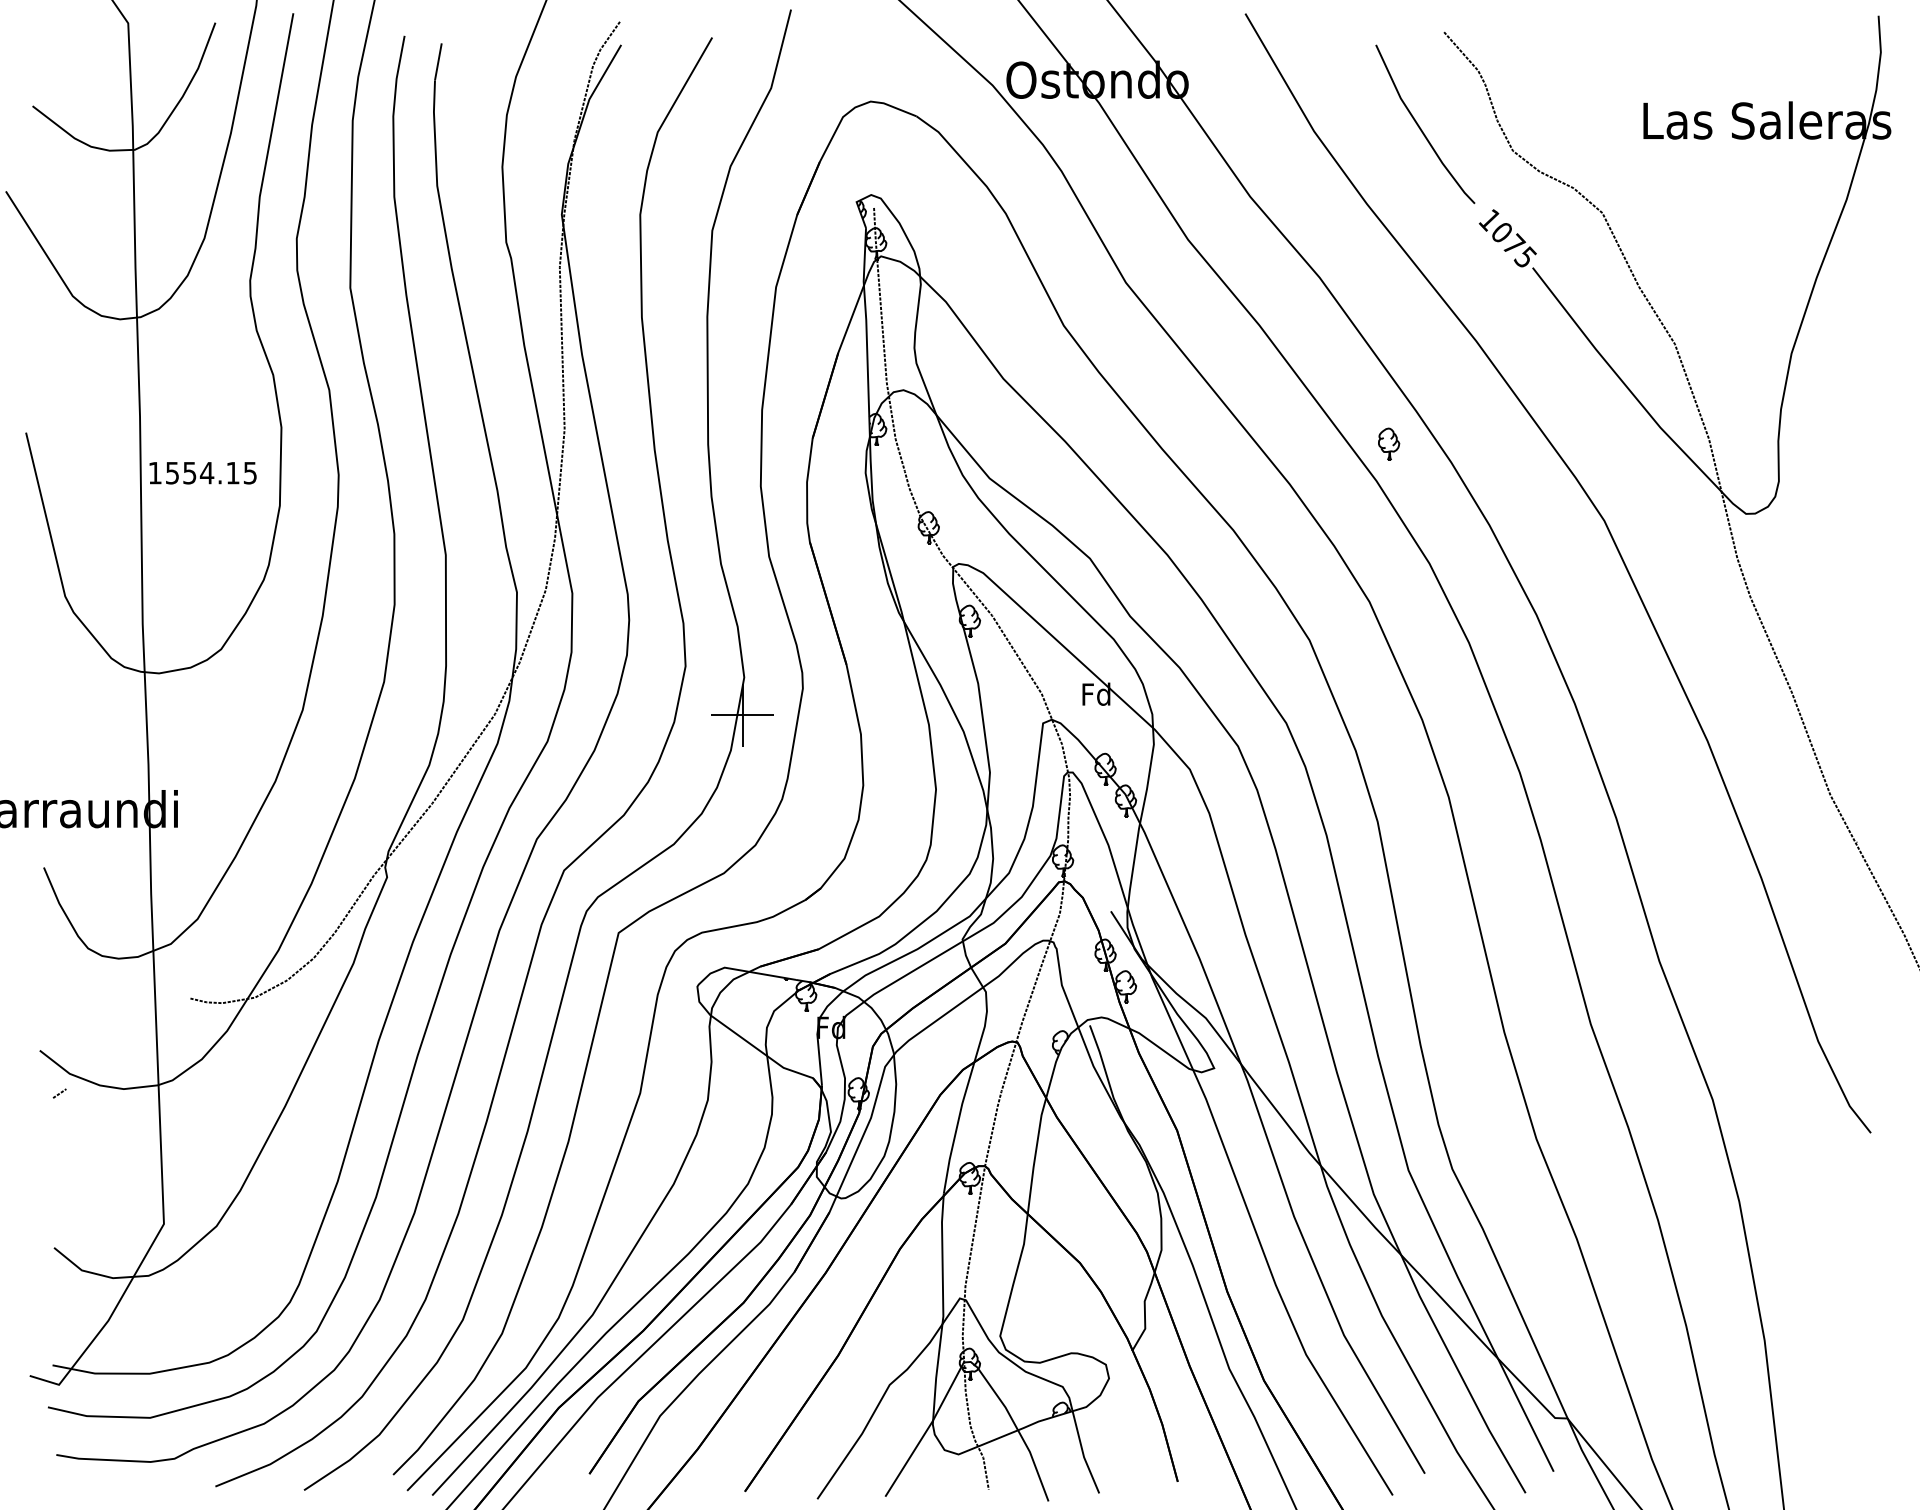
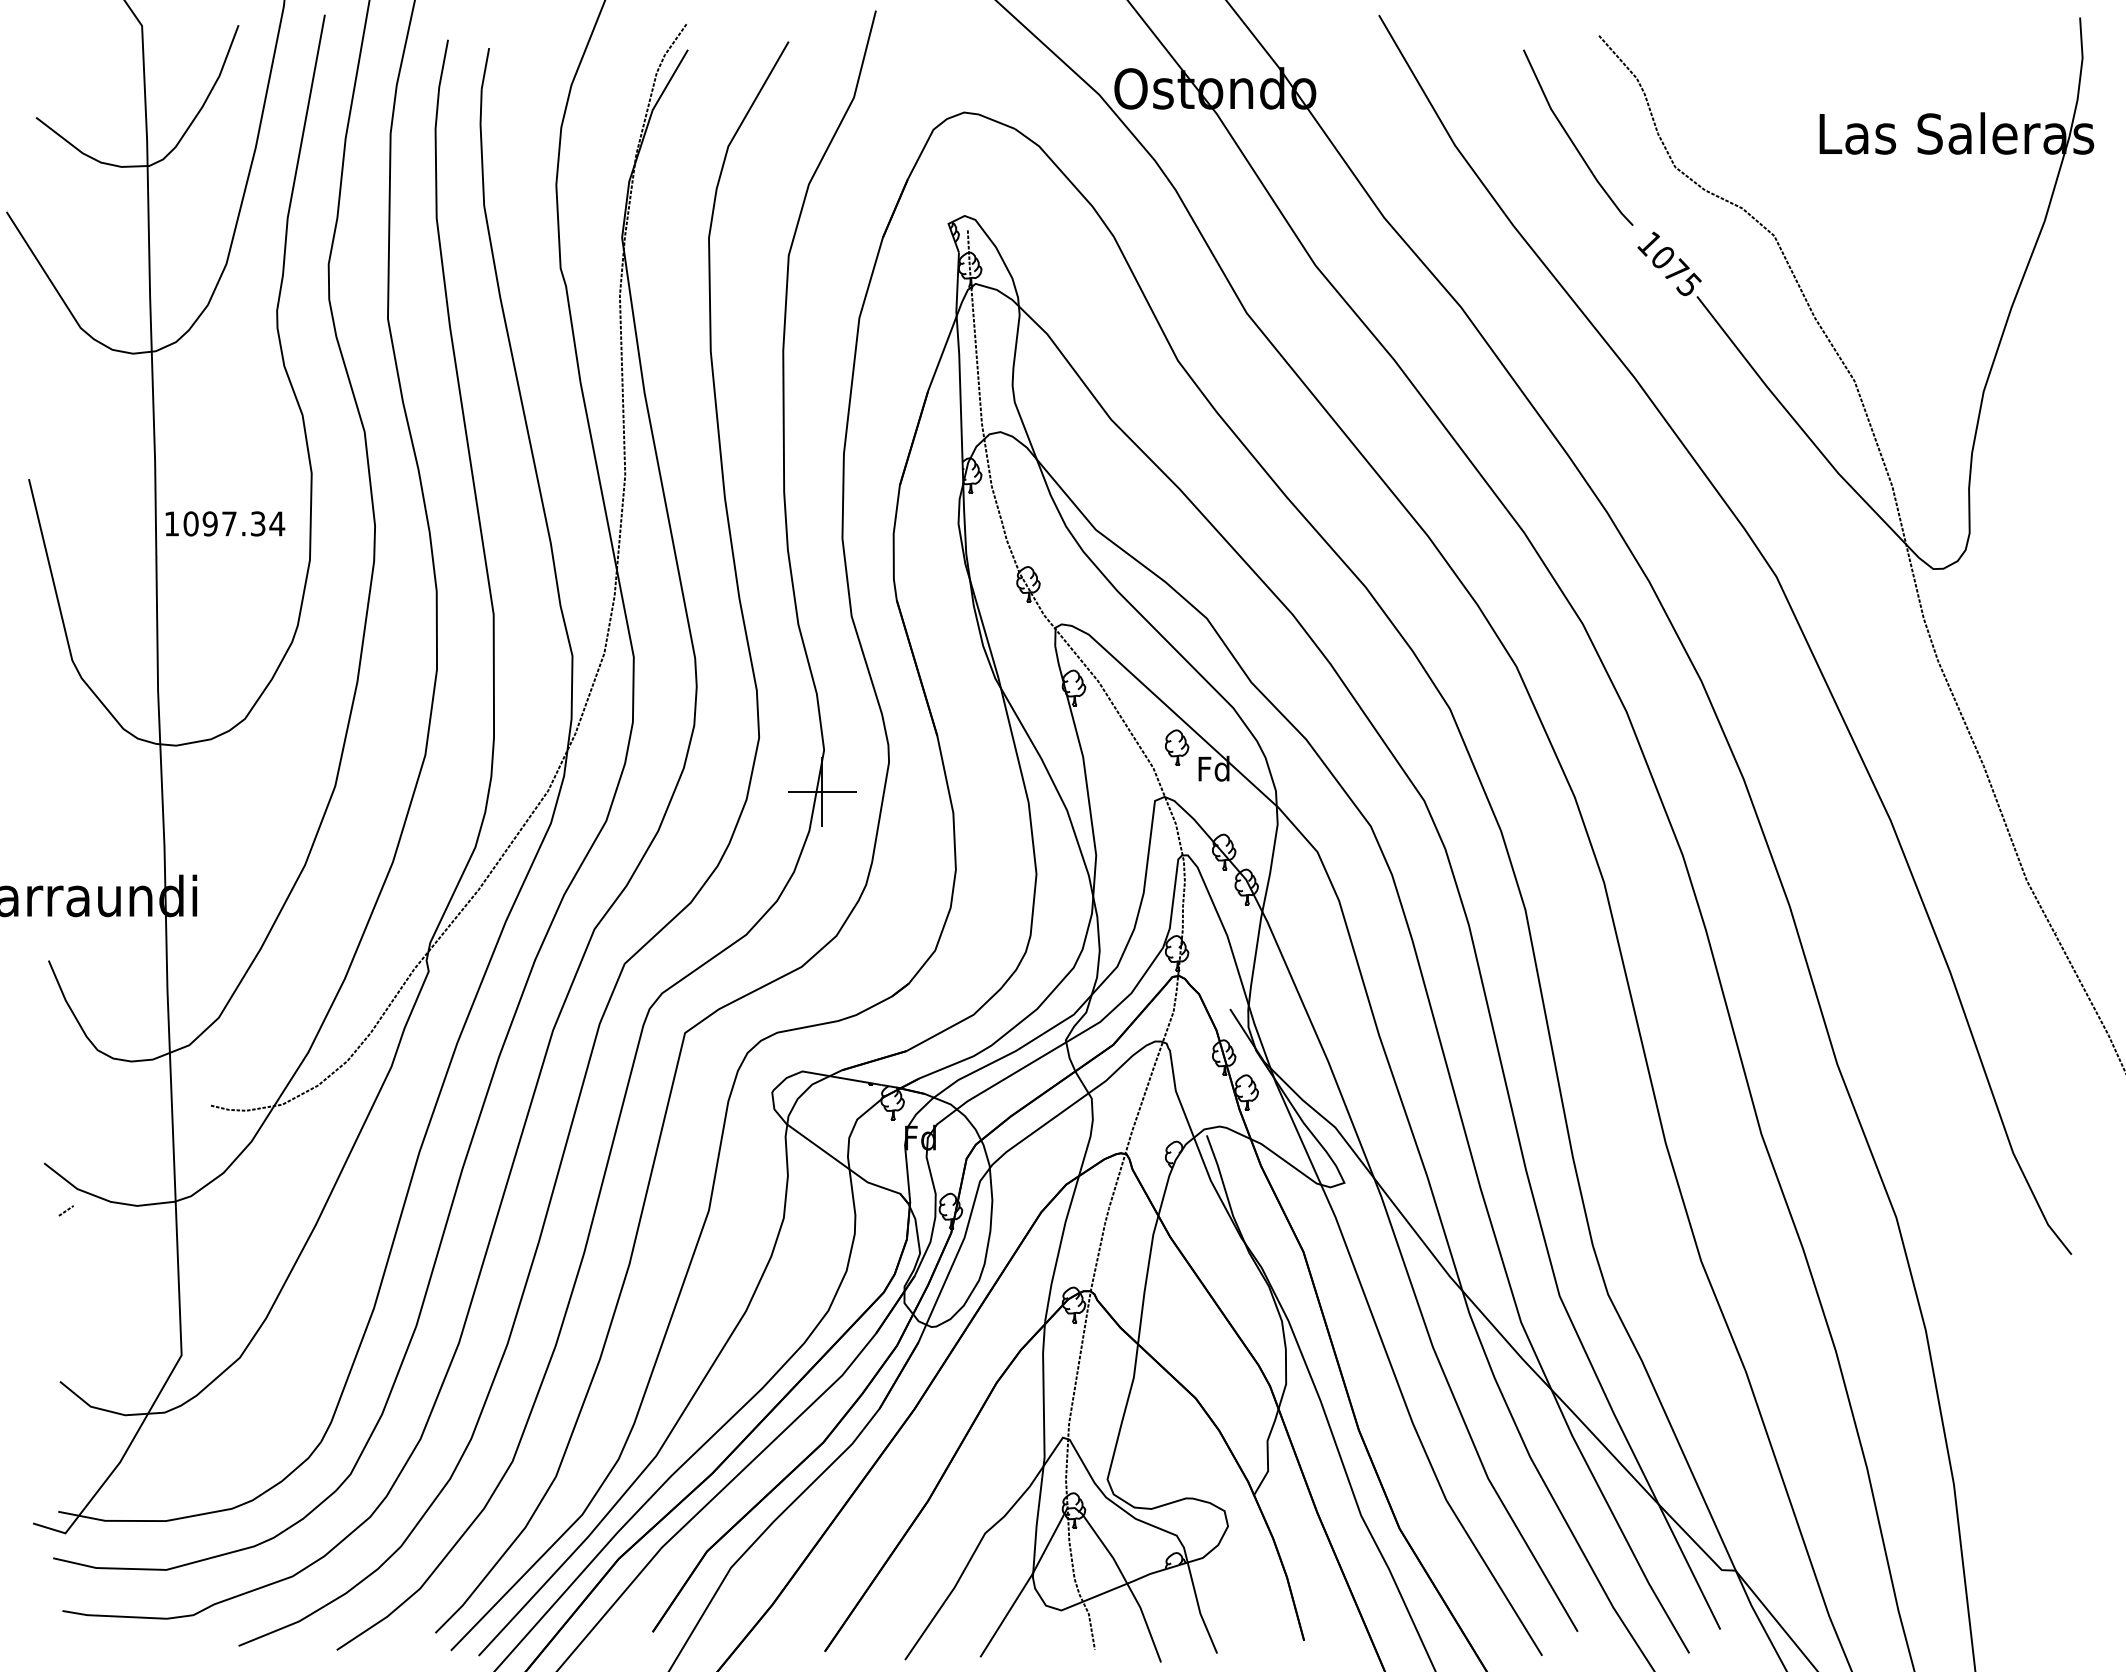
part: (1389, 443) -> (1177, 746), moved
text: (211, 472) -> (234, 523), 1554.15 -> 1097.34

